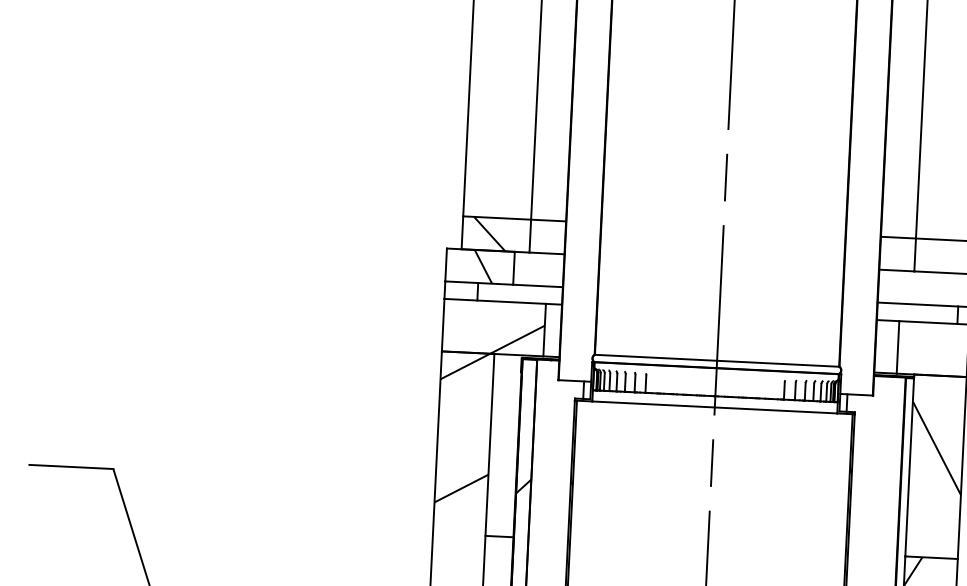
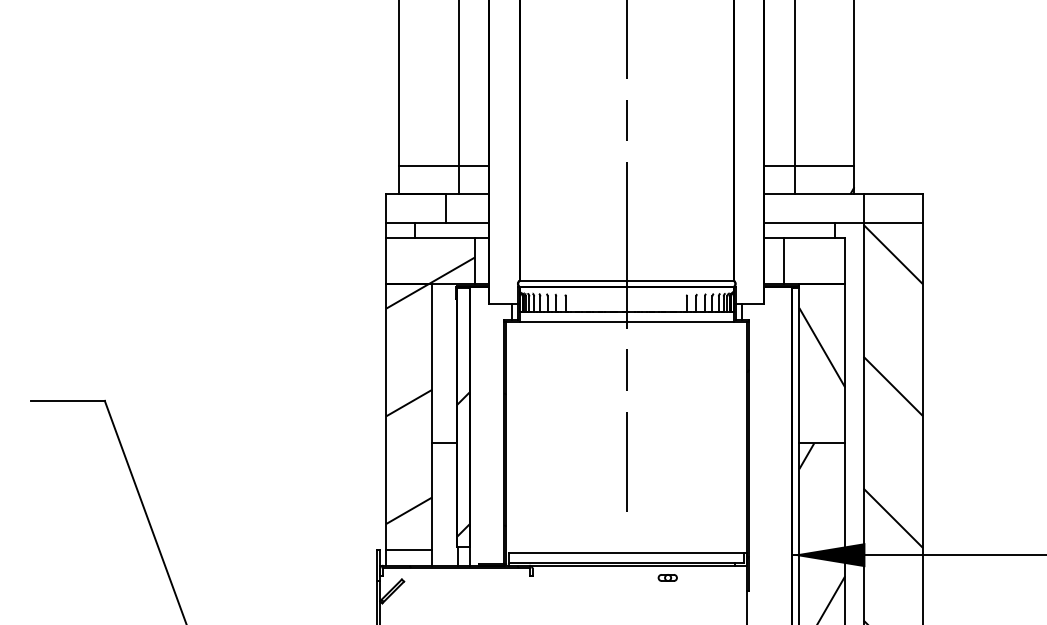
hatch: (489, 233) -> (422, 179), removed
hatch: (482, 266) -> (418, 208), removed

